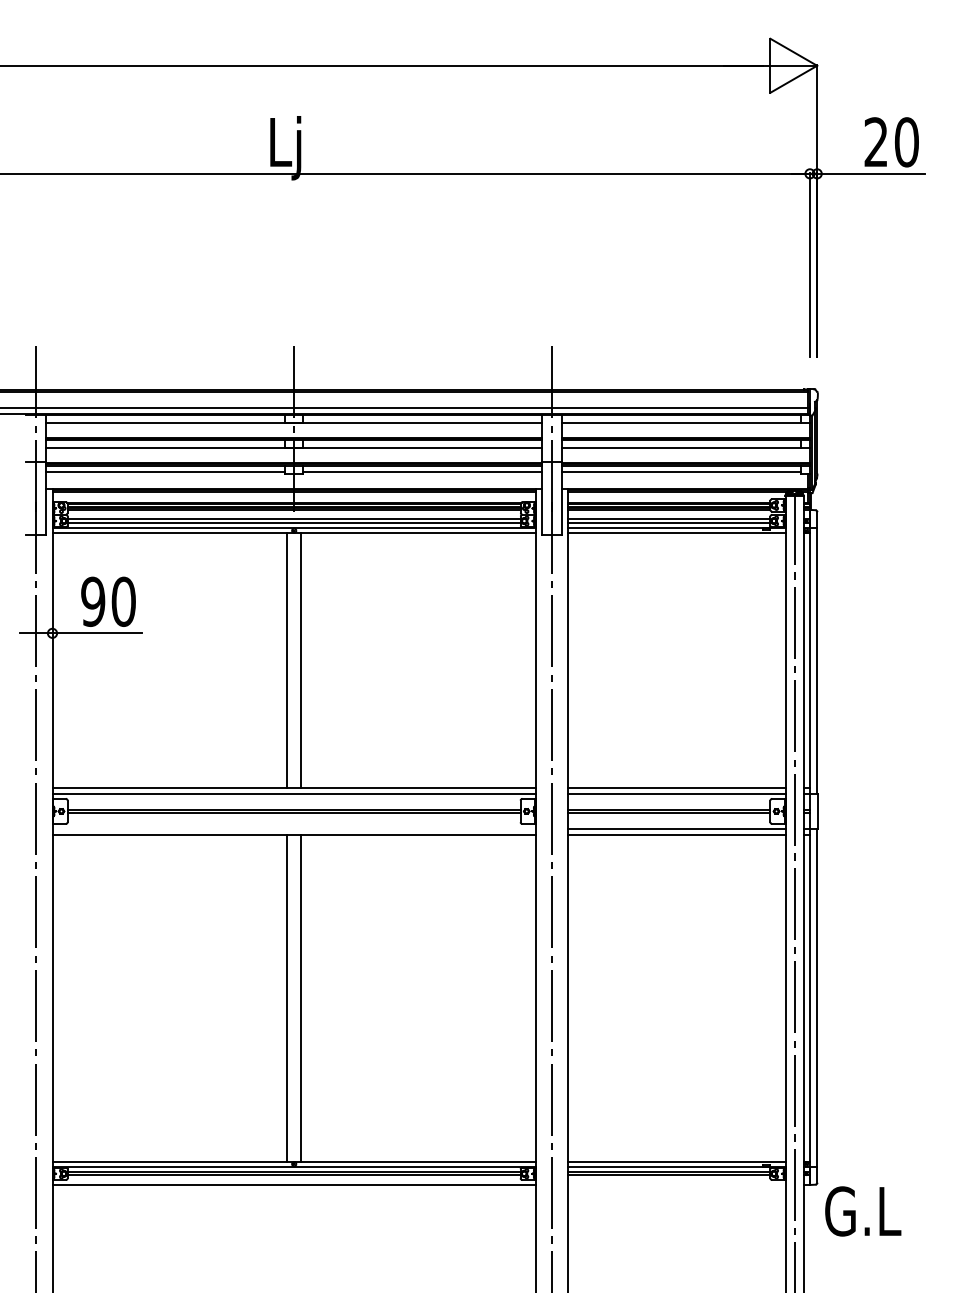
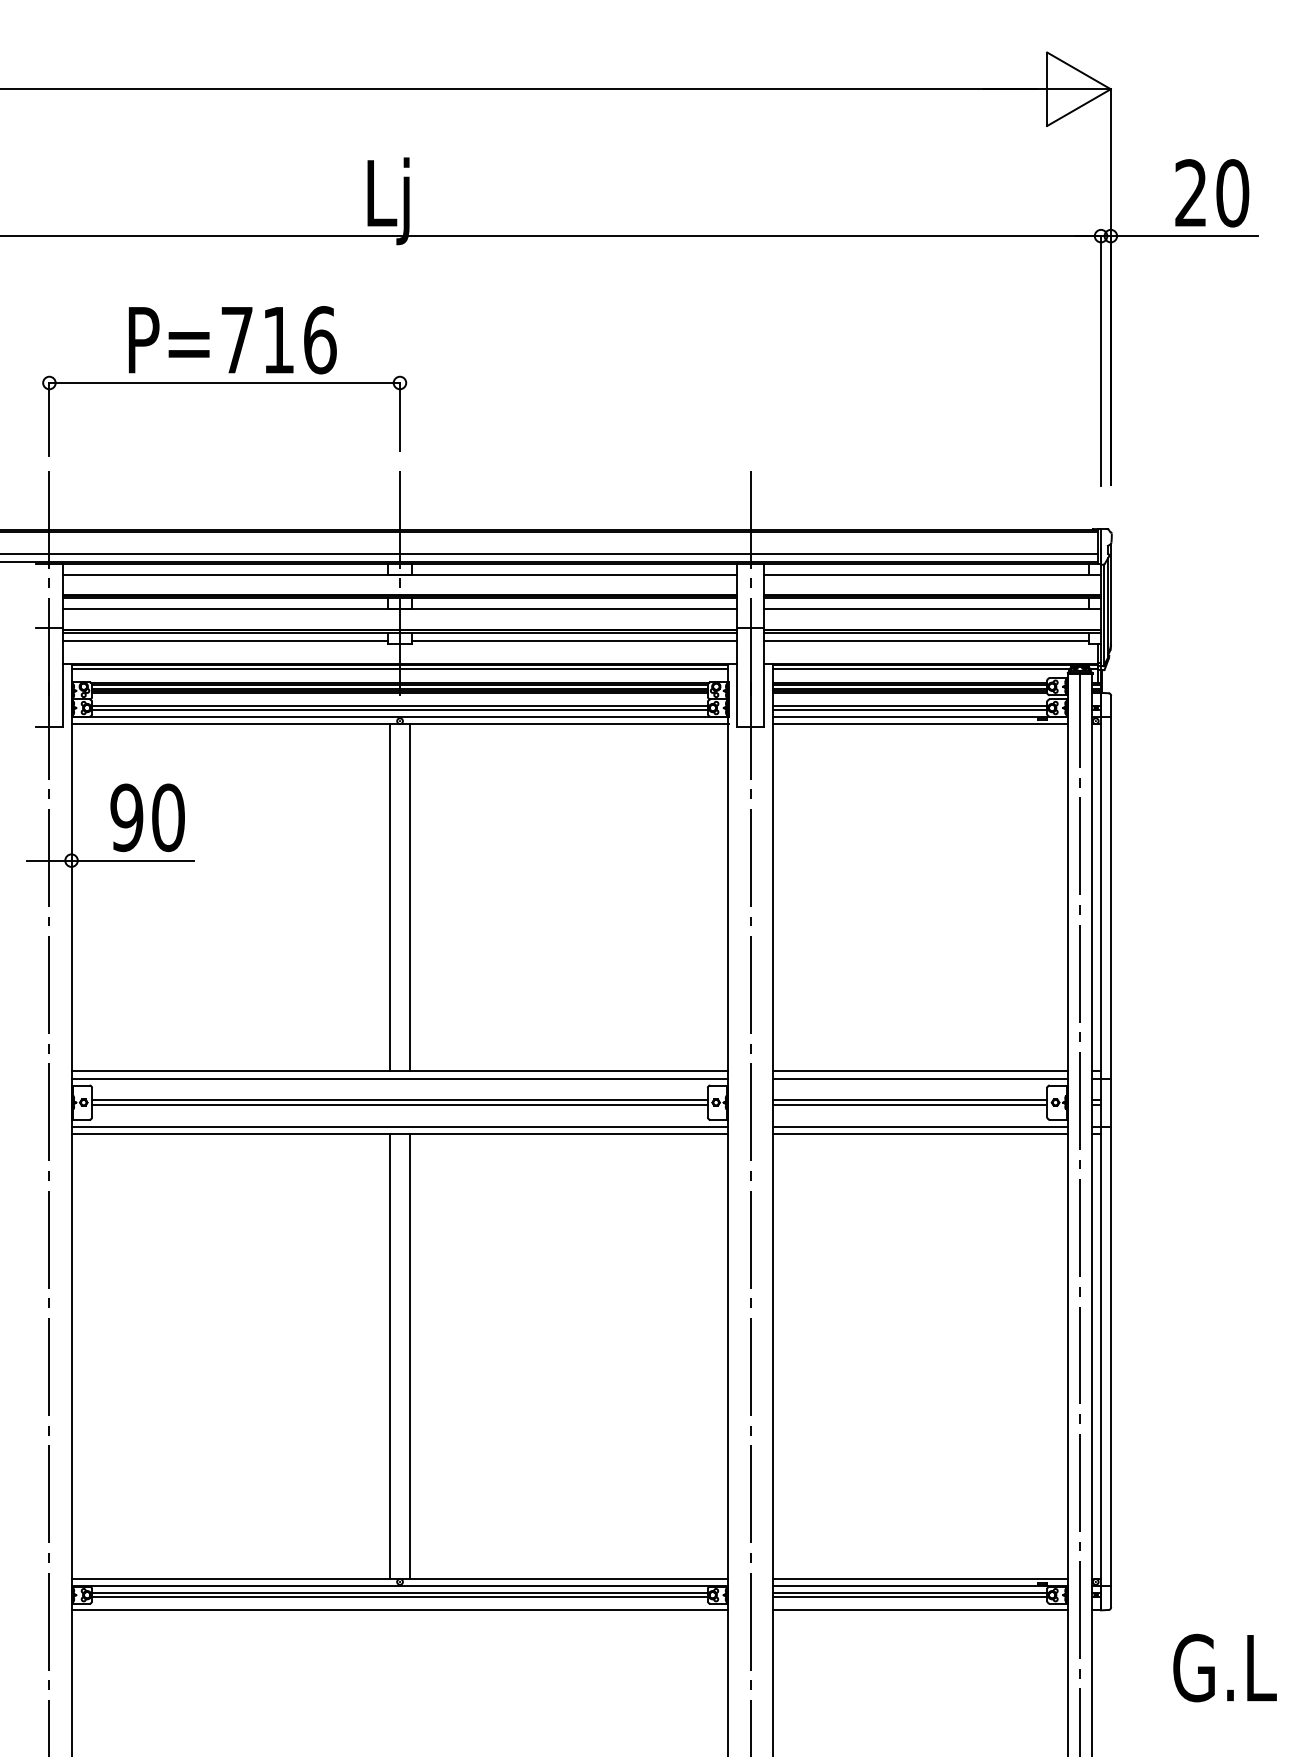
part: (164, 280) -> (223, 381), added
line: (293, 829) -> (399, 1127), added
line: (676, 1184) -> (919, 1609), added
text: (863, 1211) -> (1225, 1668), moved

